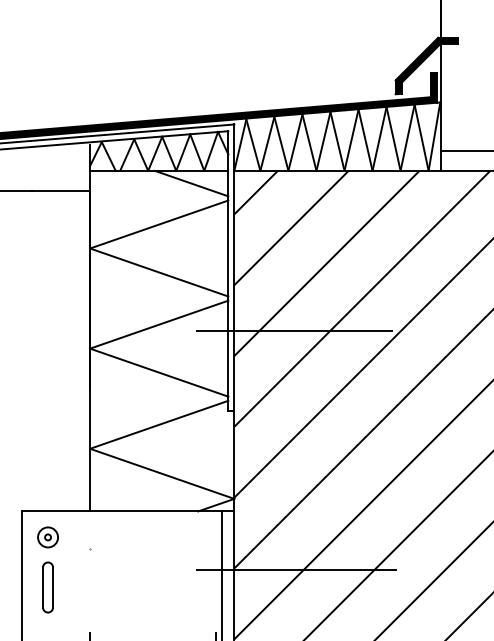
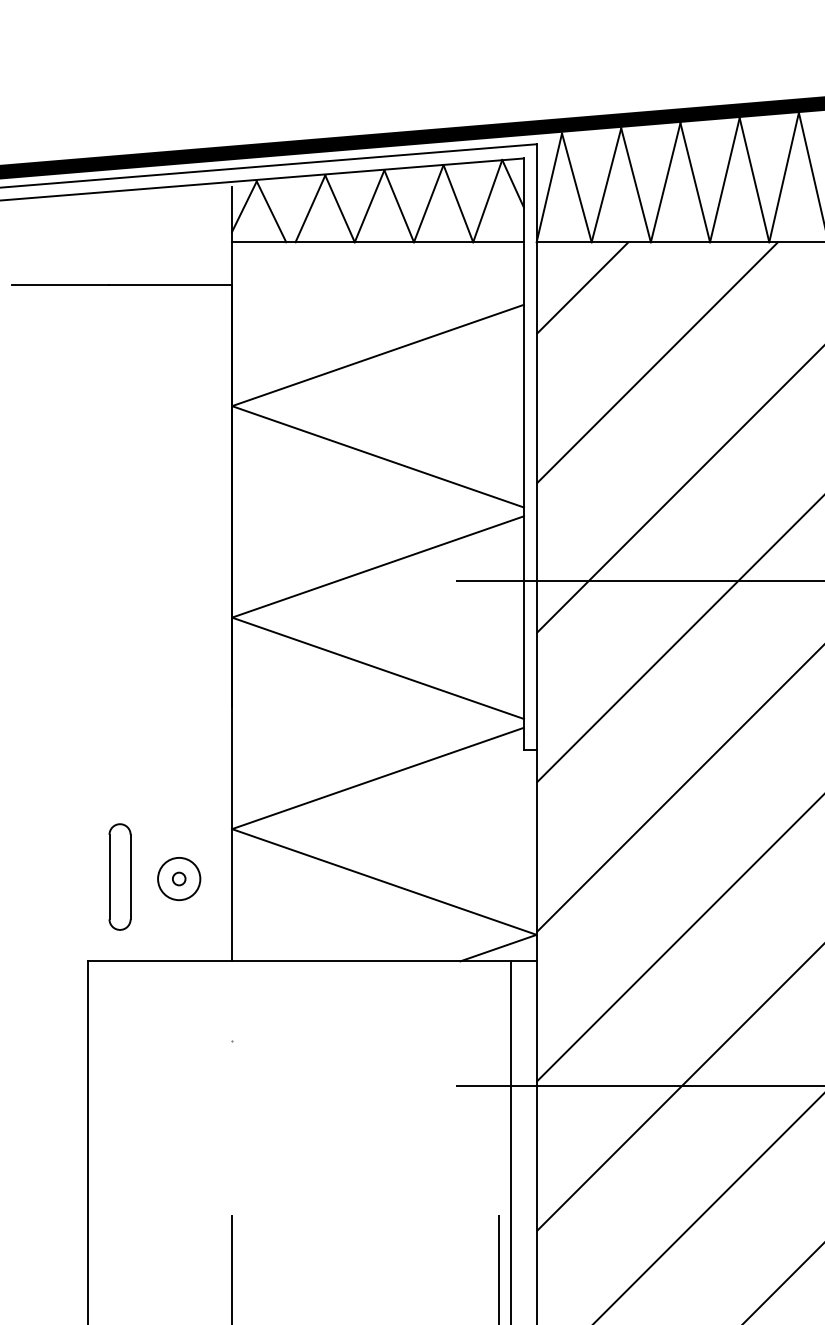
line: (191, 183) -> (446, 268), removed
part: (47, 537) -> (177, 879), moved
part: (47, 587) -> (118, 877), moved

